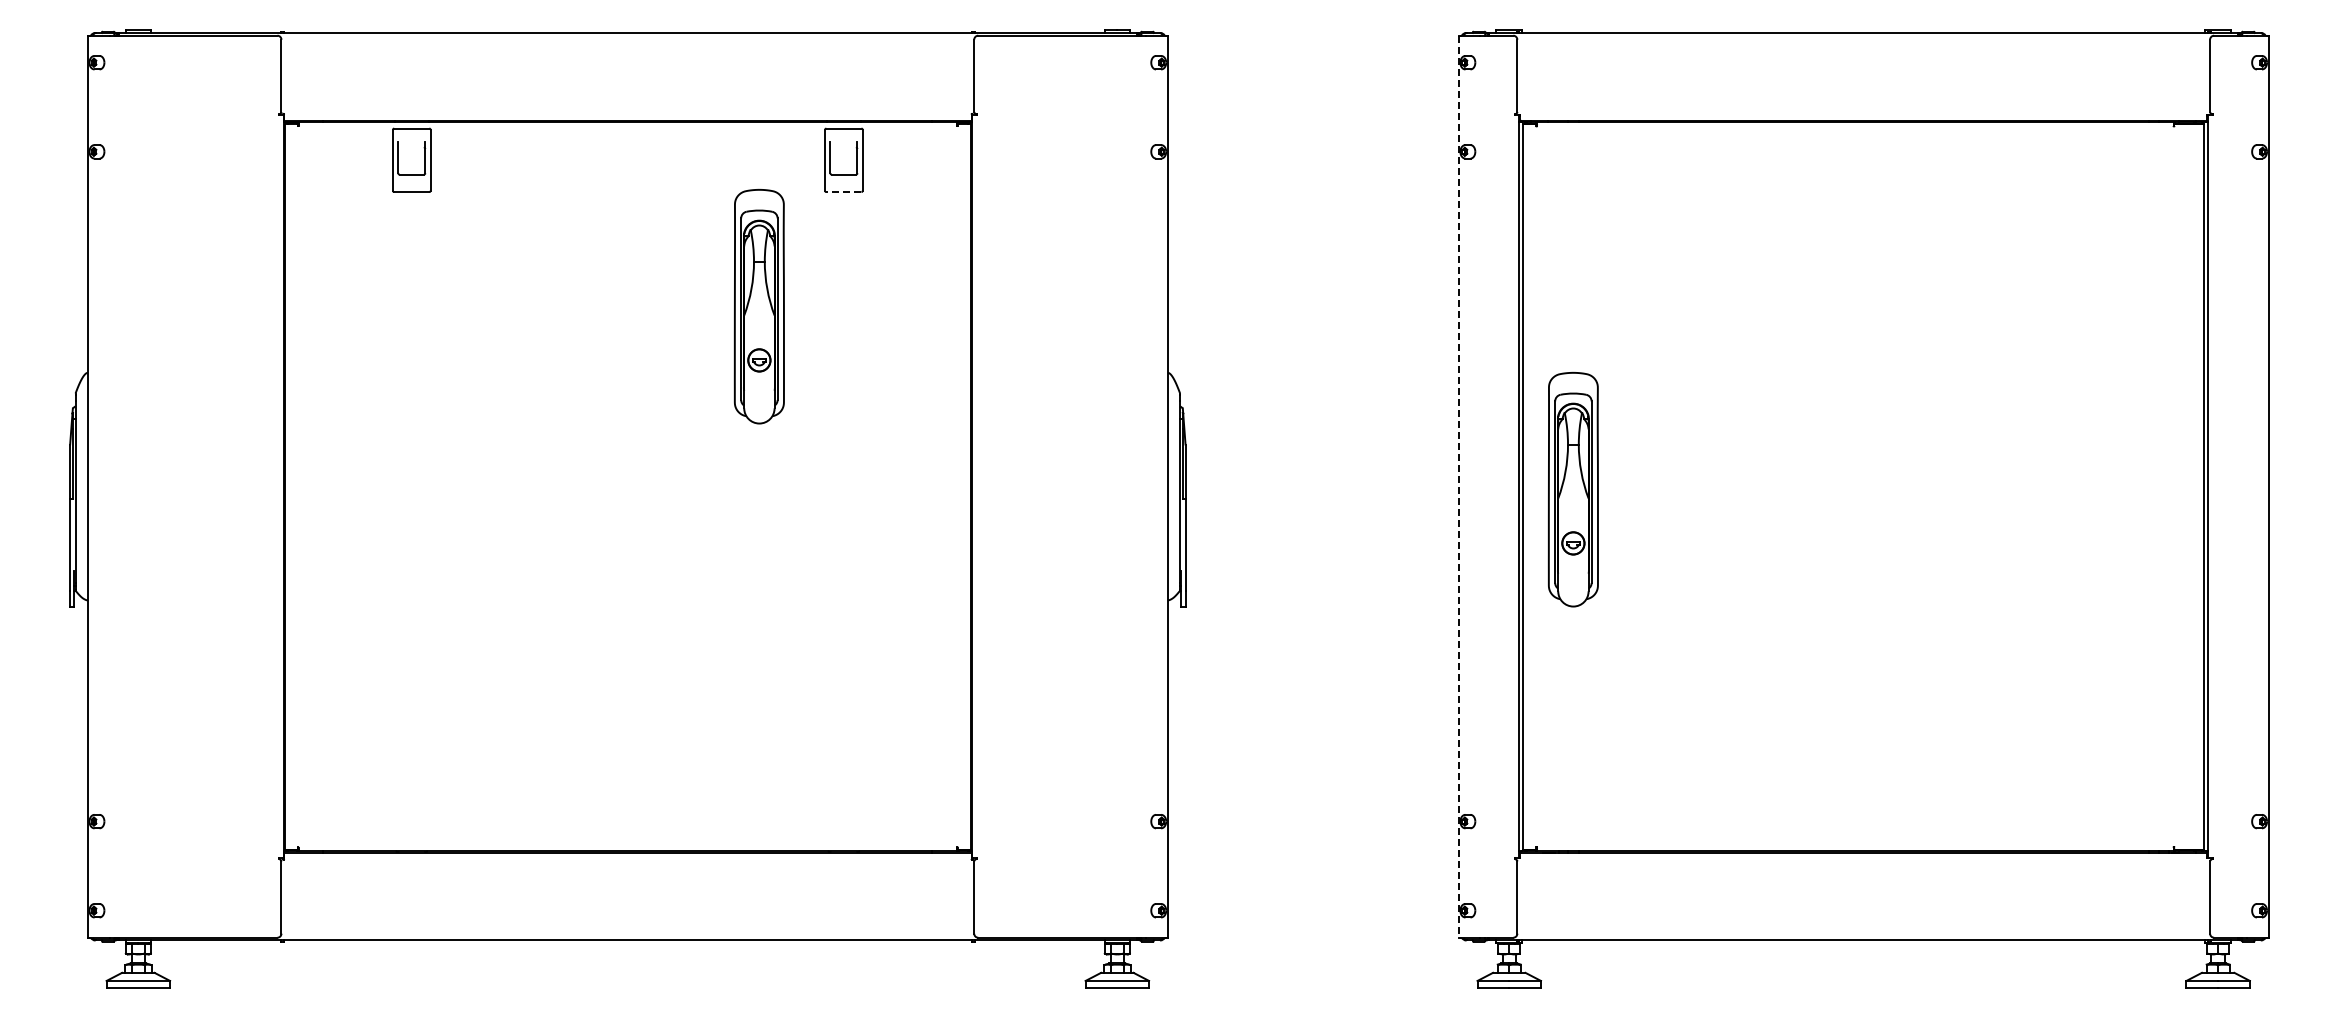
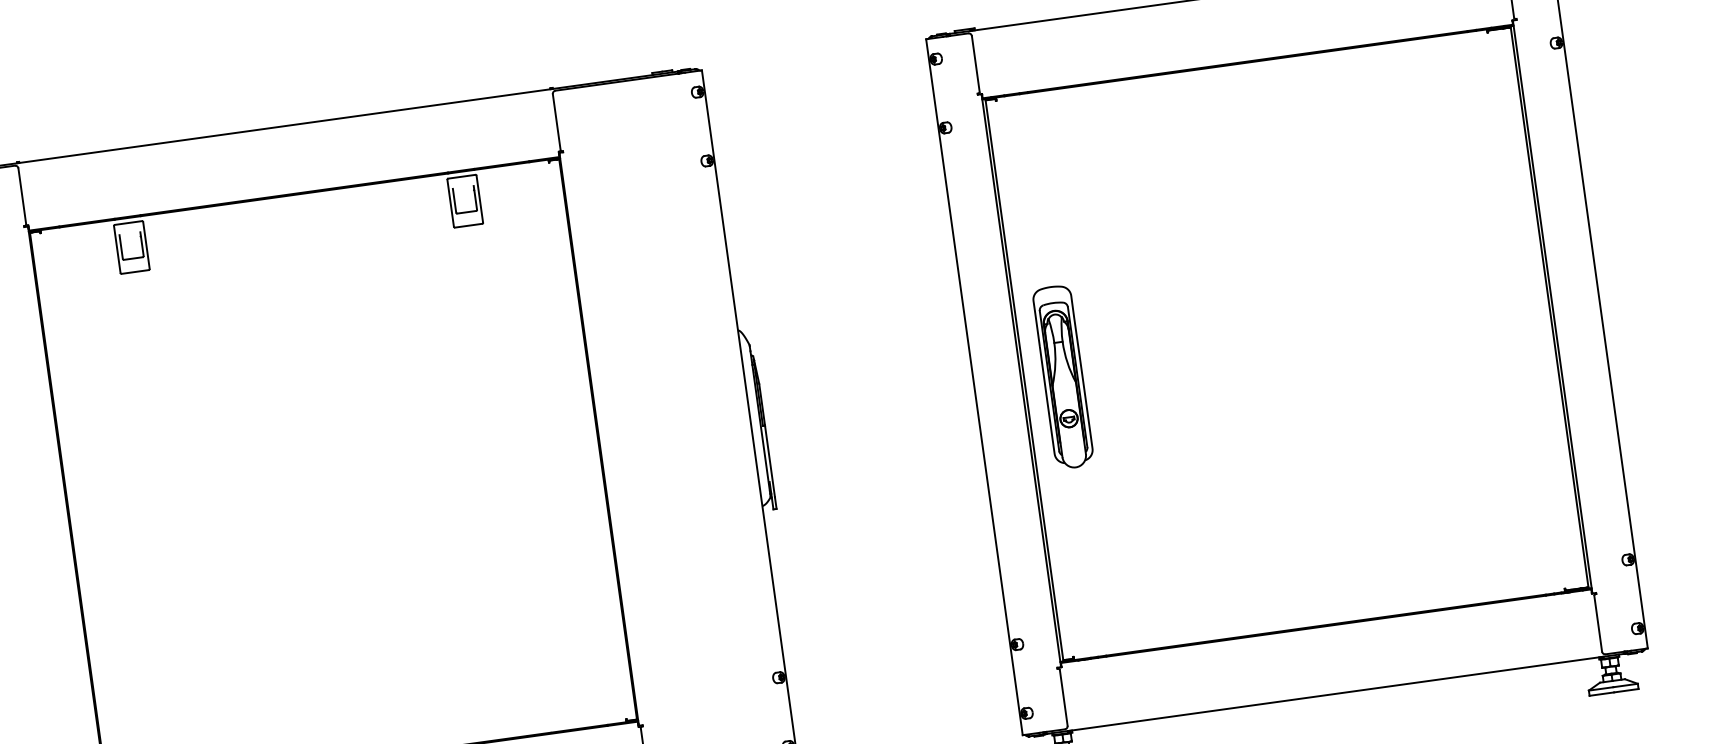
line: (843, 192) -> (468, 226), dashed -> solid
part: (758, 306) -> (415, 323), removed
line: (1458, 487) -> (974, 387), dashed -> solid

